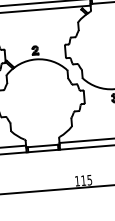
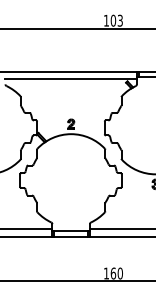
text: (86, 180) -> (116, 273), 115 -> 160

